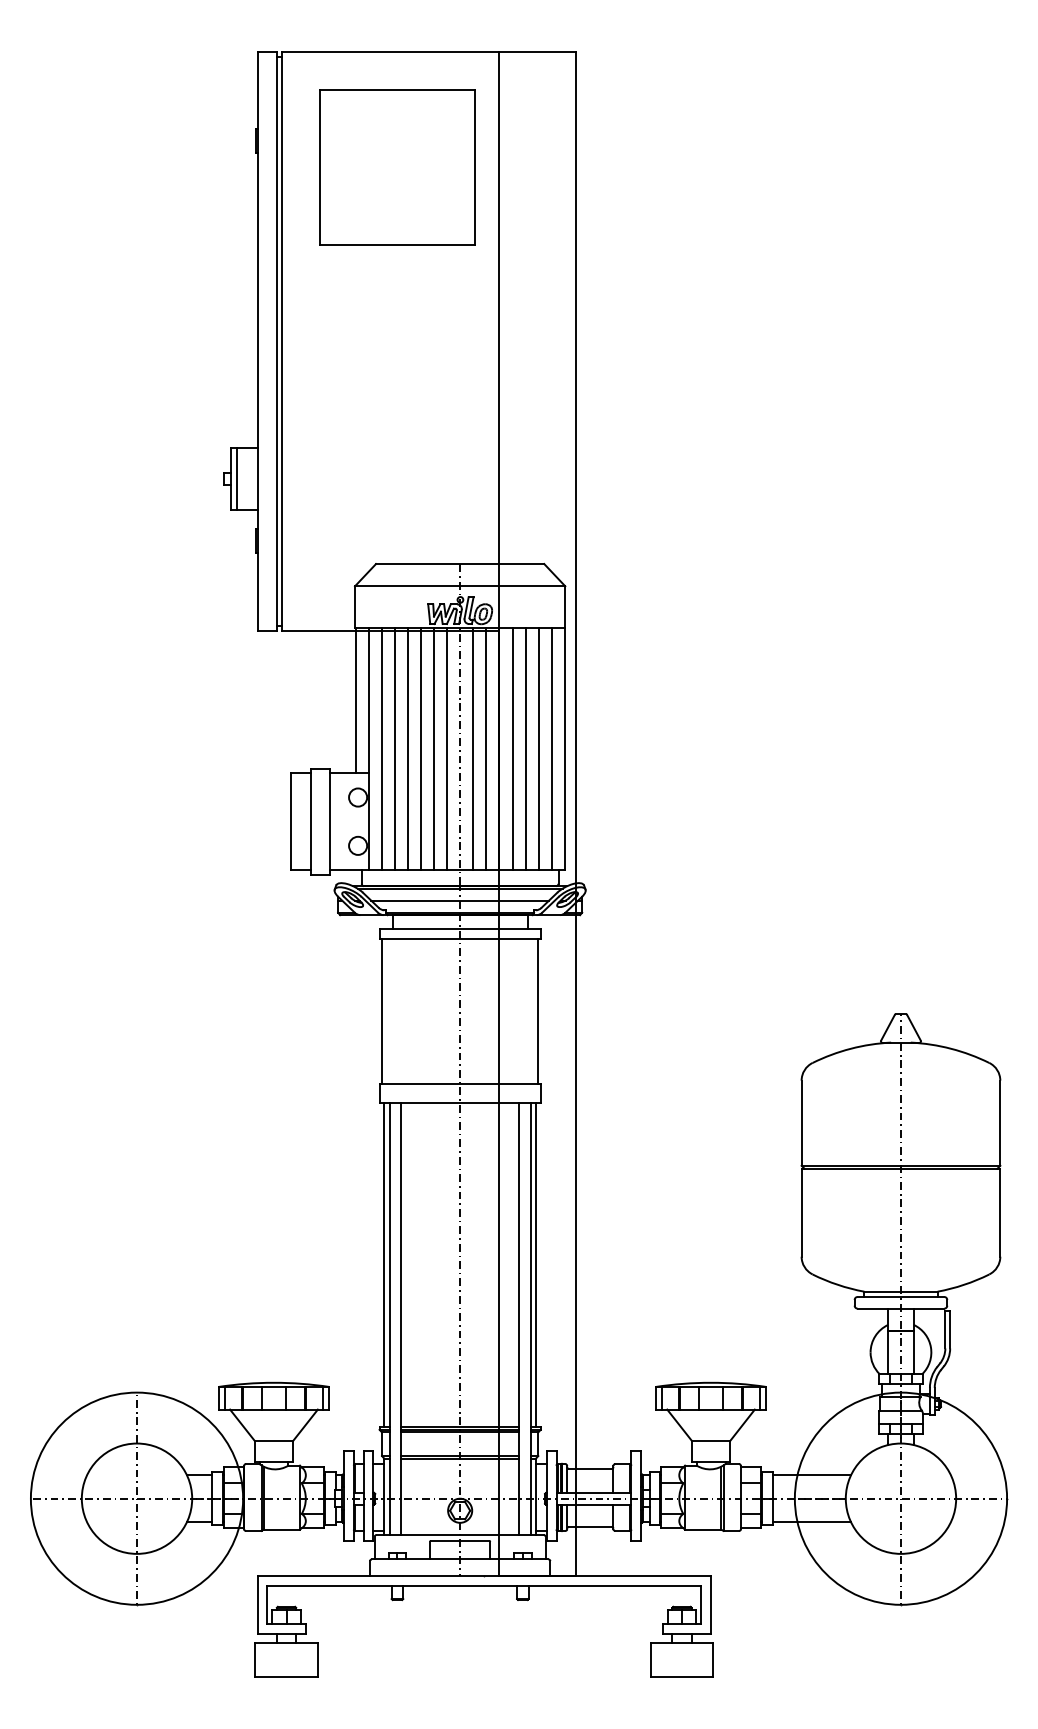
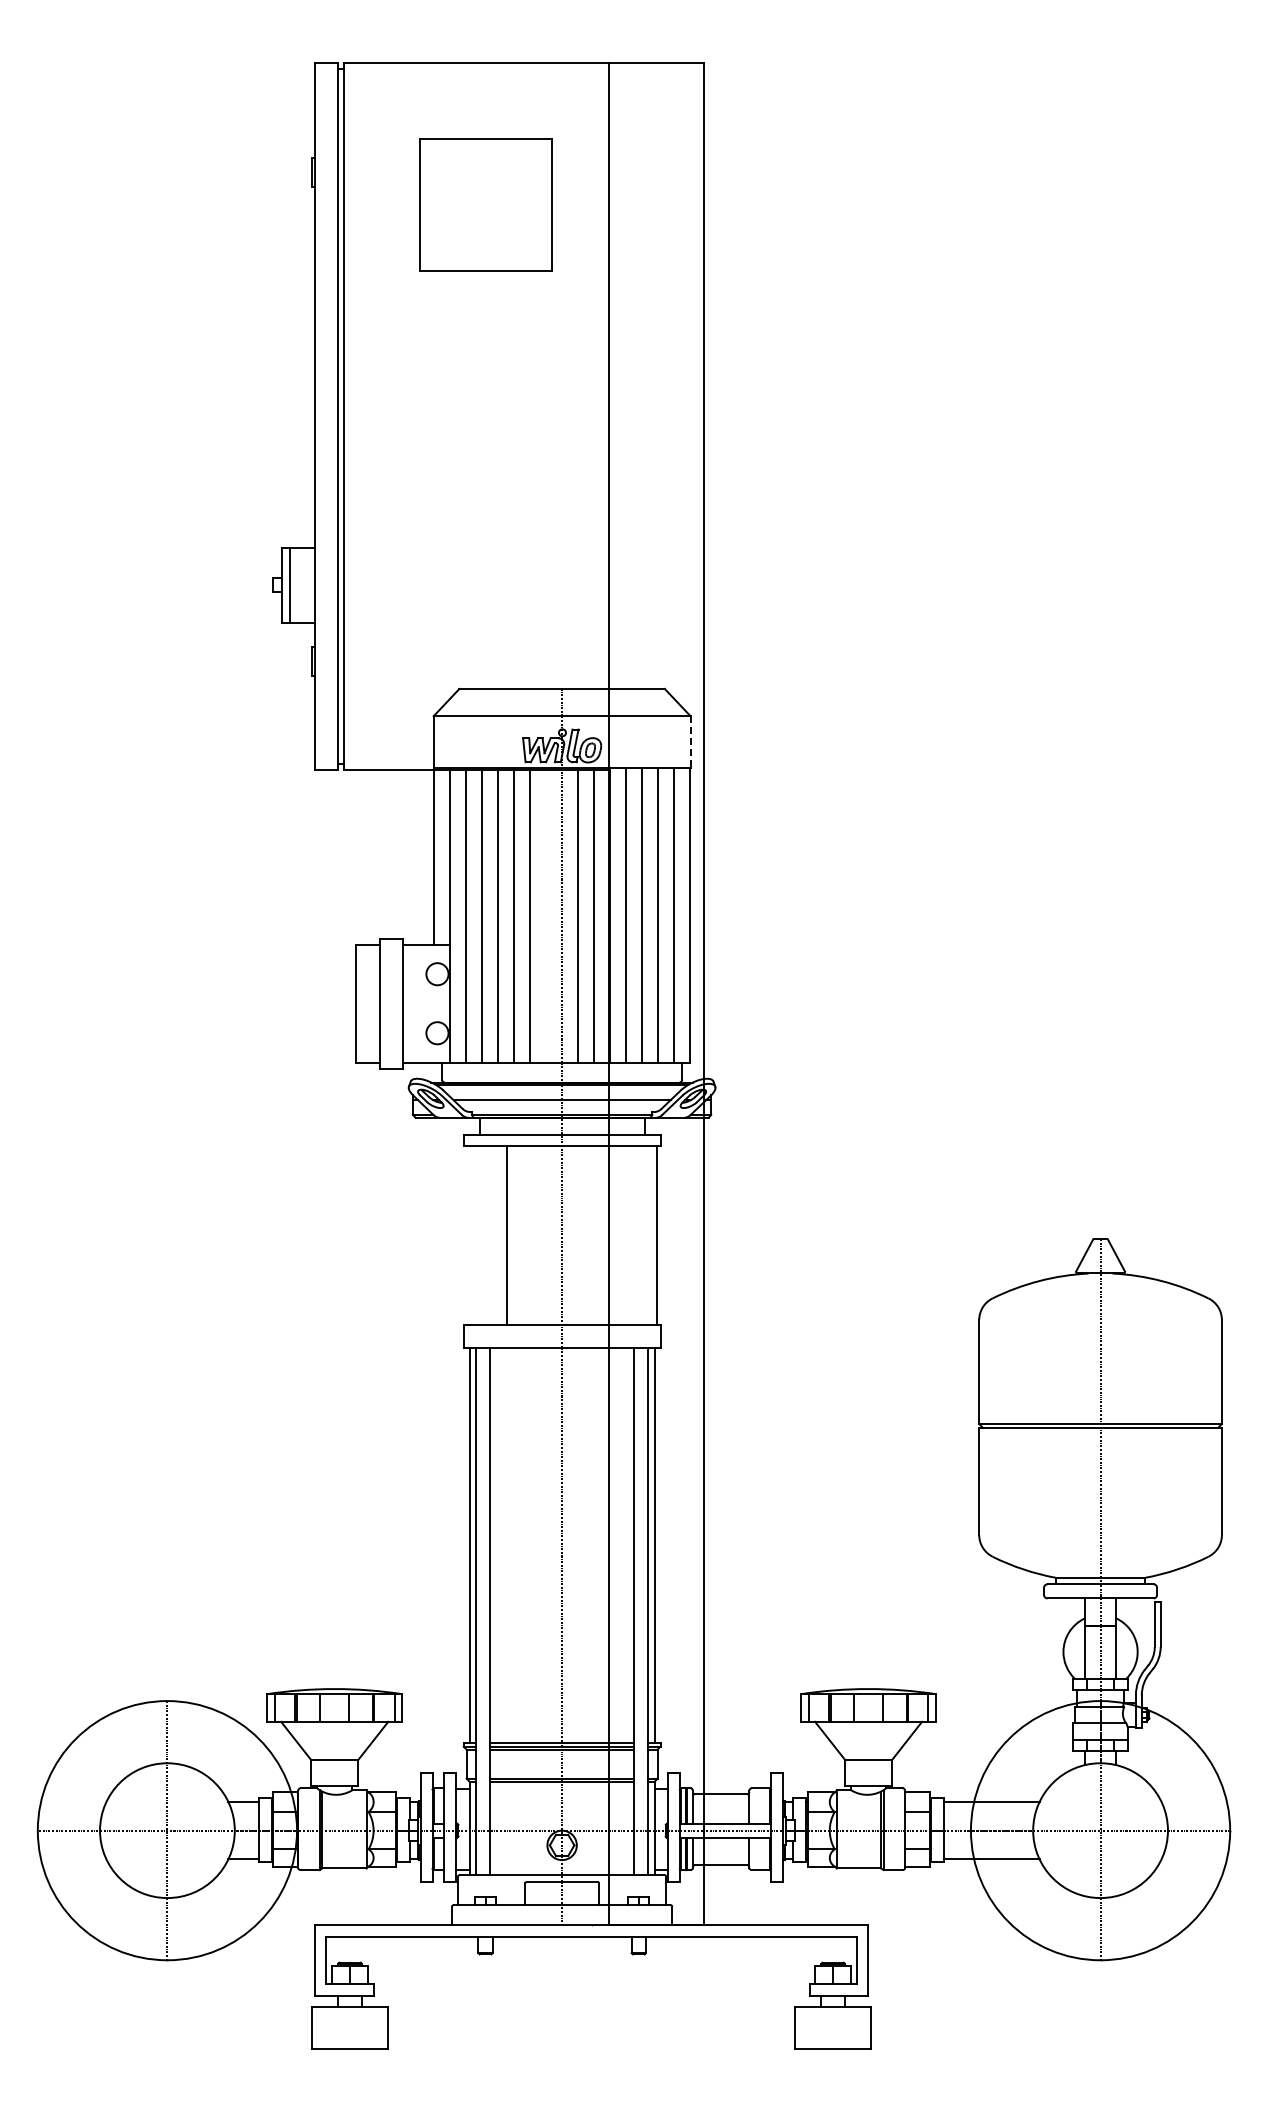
part: (397, 167) -> (485, 204), size x0.7
line: (565, 607) -> (690, 741), solid -> dashed
line: (447, 748) -> (546, 914), removed
line: (382, 1011) -> (507, 1235), moved

